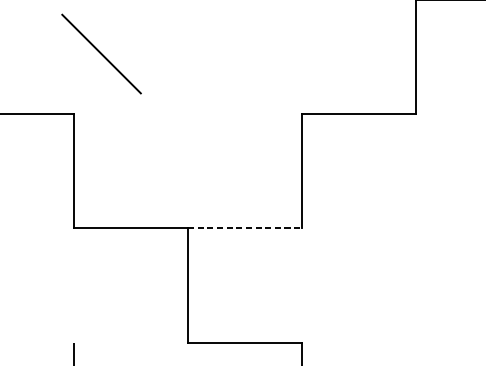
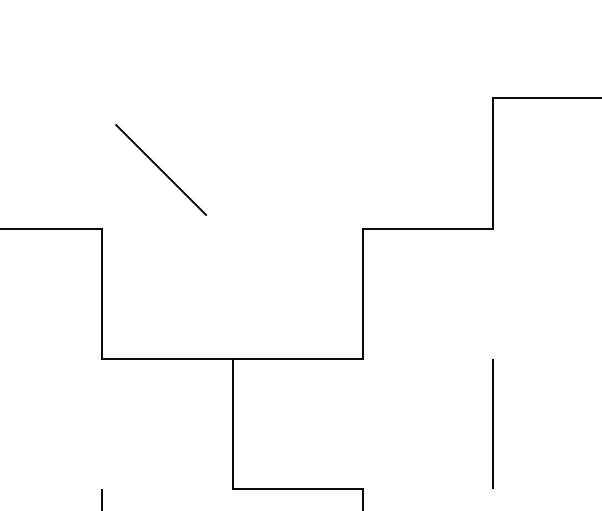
line: (101, 53) -> (160, 169), moved
line: (245, 228) -> (298, 358), dashed -> solid
line: (415, 285) -> (492, 423), added

